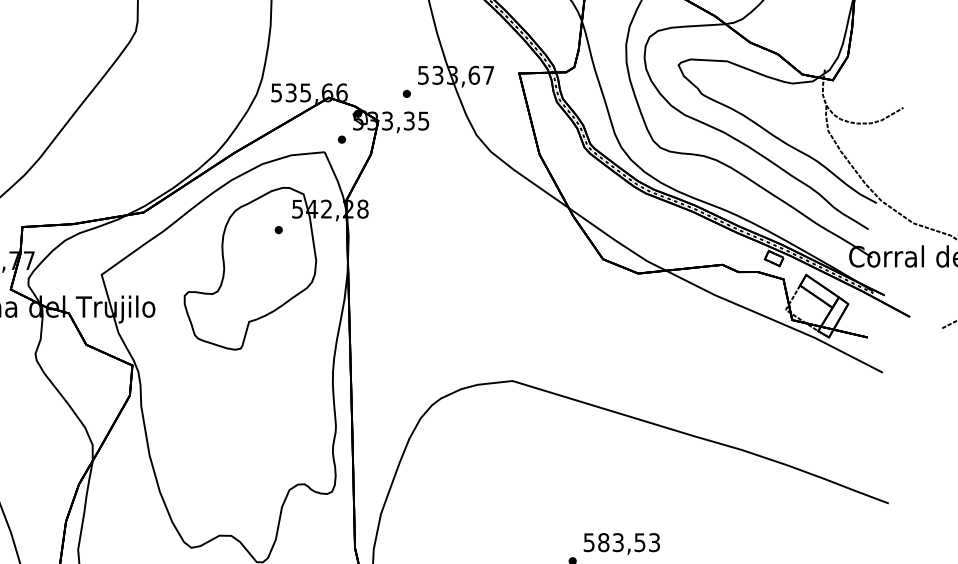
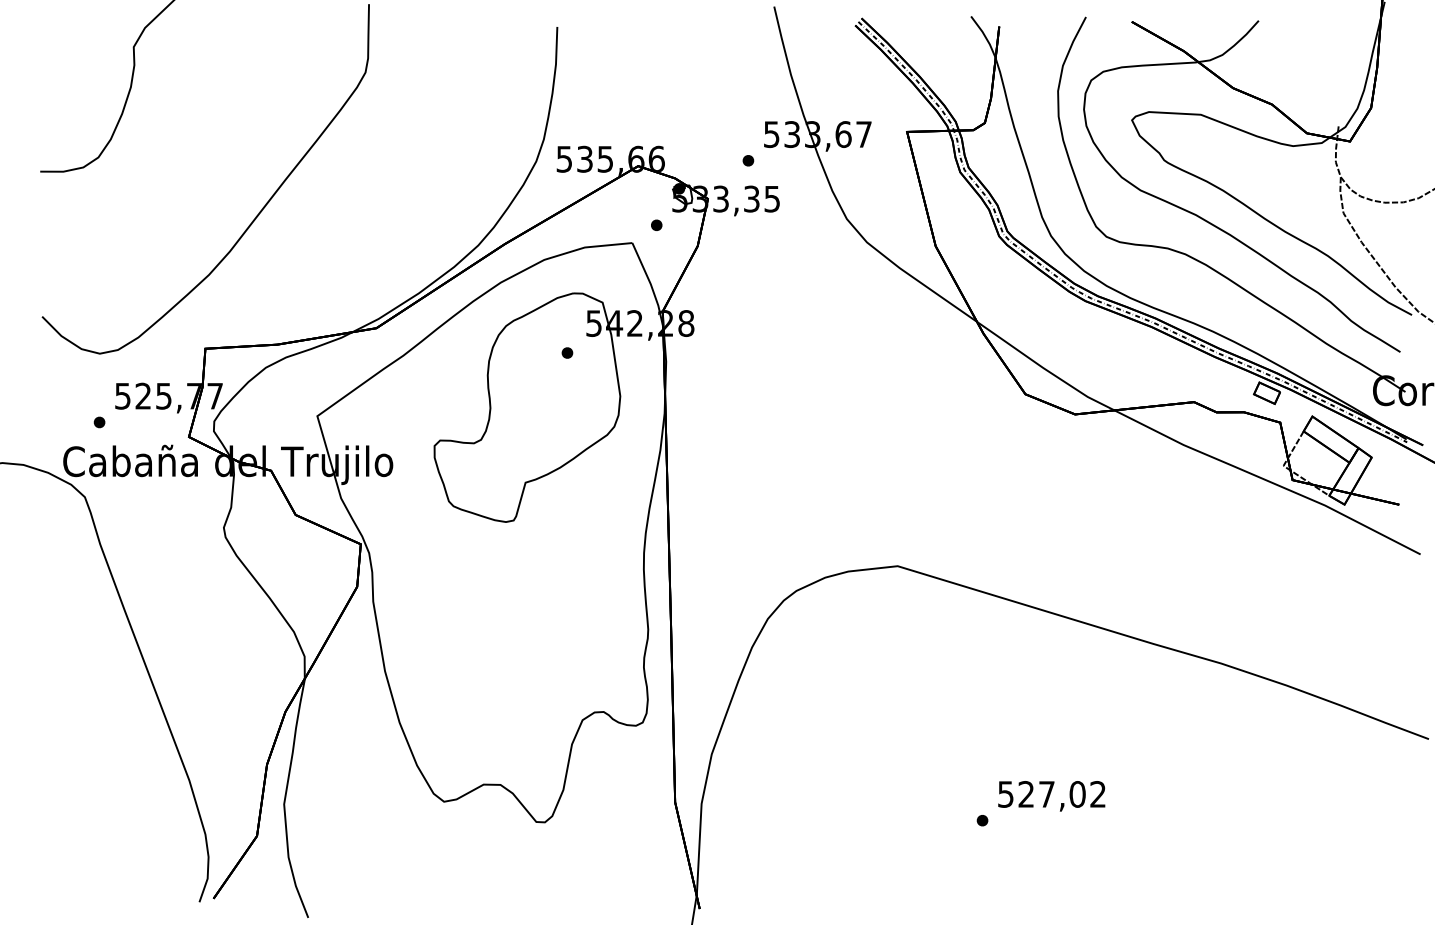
text: (628, 542) -> (1061, 794), 583,53 -> 527,02

